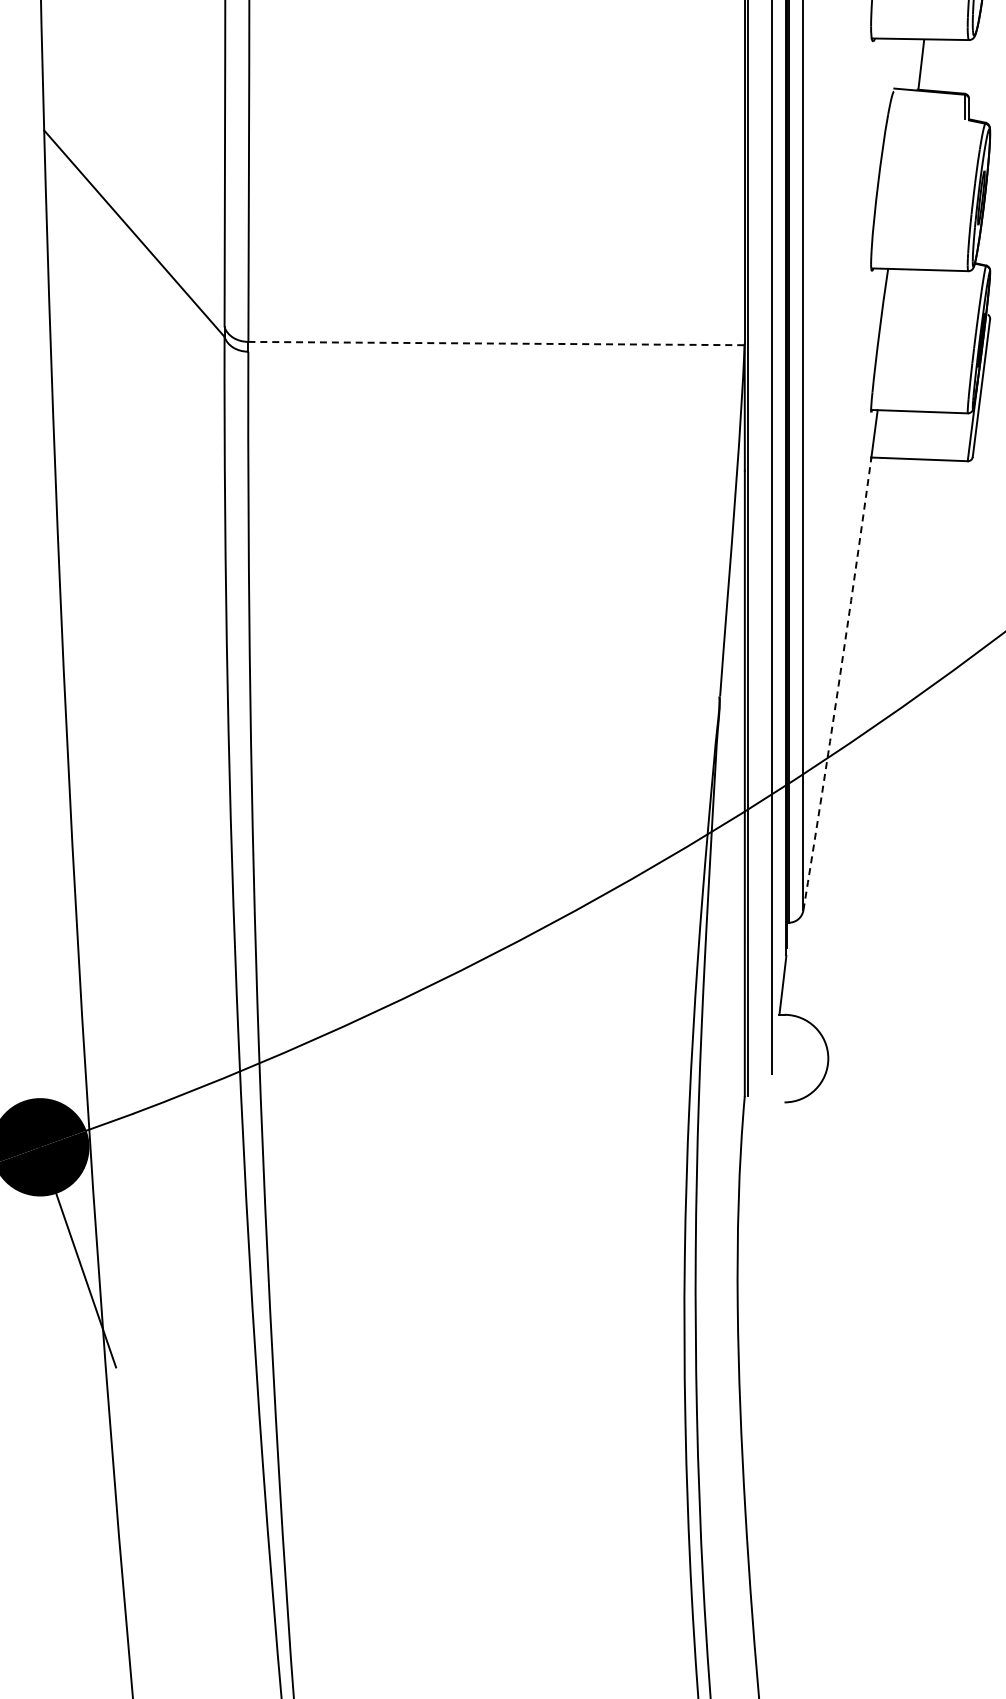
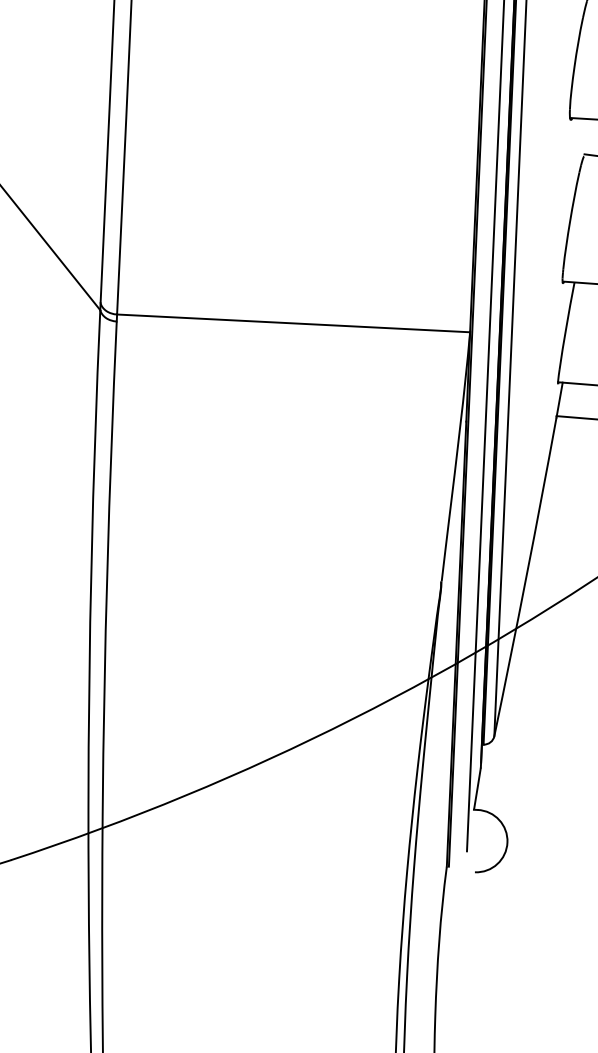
line: (497, 343) -> (294, 323), dashed -> solid
arc: (838, 685) -> (526, 577), dashed -> solid

